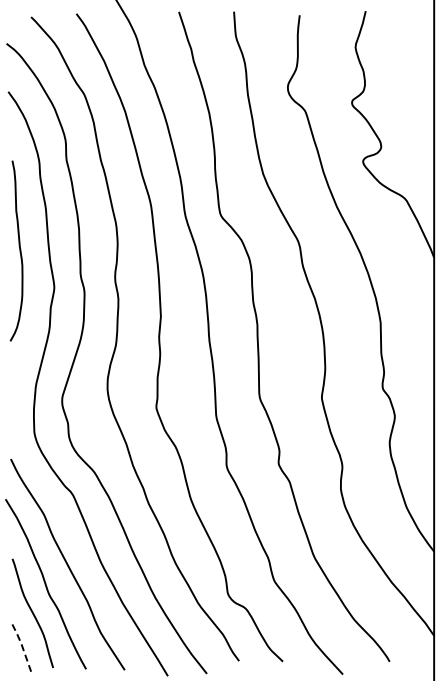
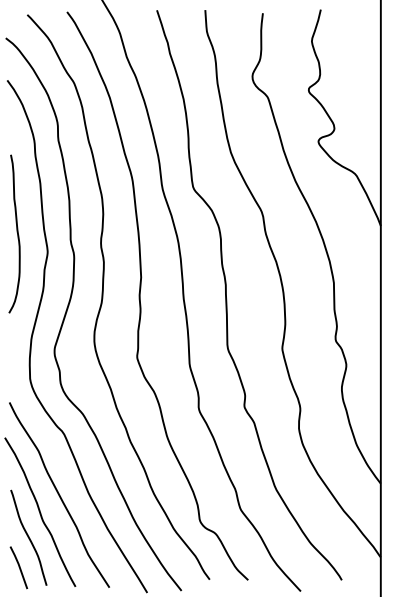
curve: (19, 250) -> (17, 233), moved
line: (22, 646) -> (19, 566), dashed -> solid

